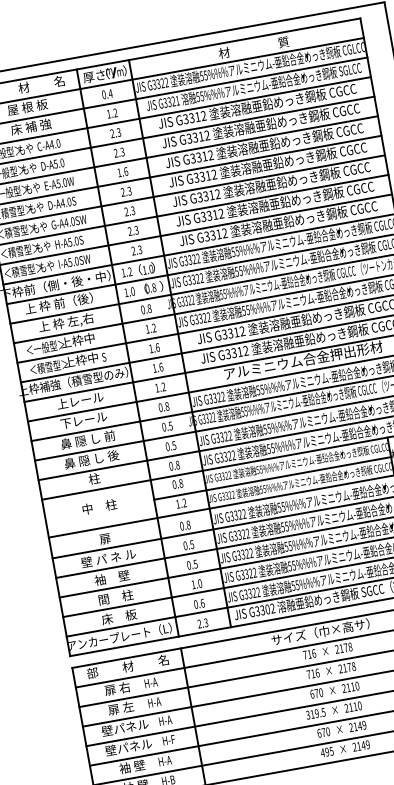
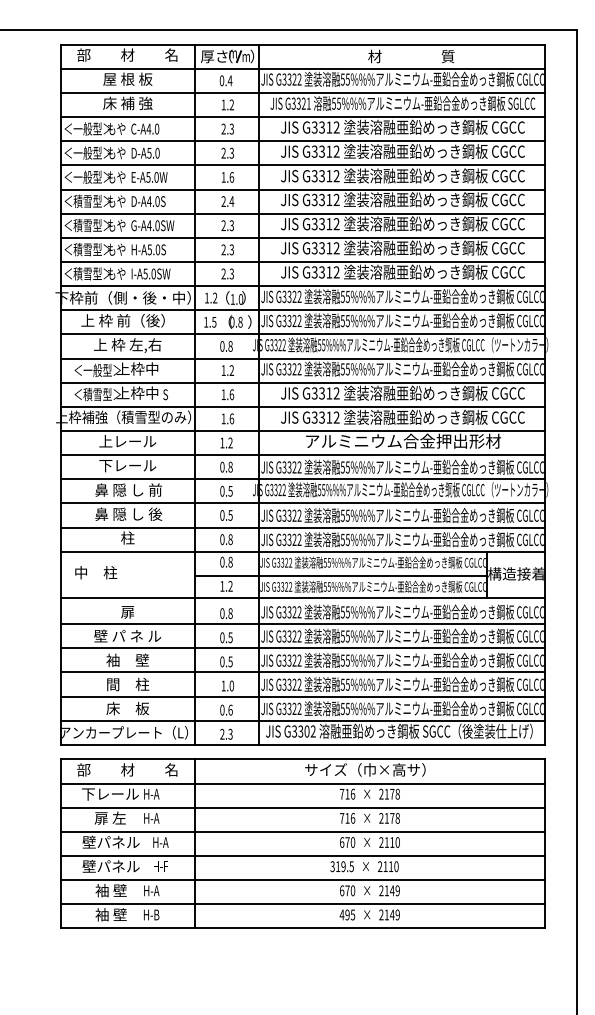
text: (129, 191) -> (231, 201), 2.3 -> 2.4
text: (133, 290) -> (214, 321), 1.0 -> 1.5
text: (99, 506) -> (96, 572), moved
text: (117, 688) -> (110, 793), 扉 右 -> 下レール

